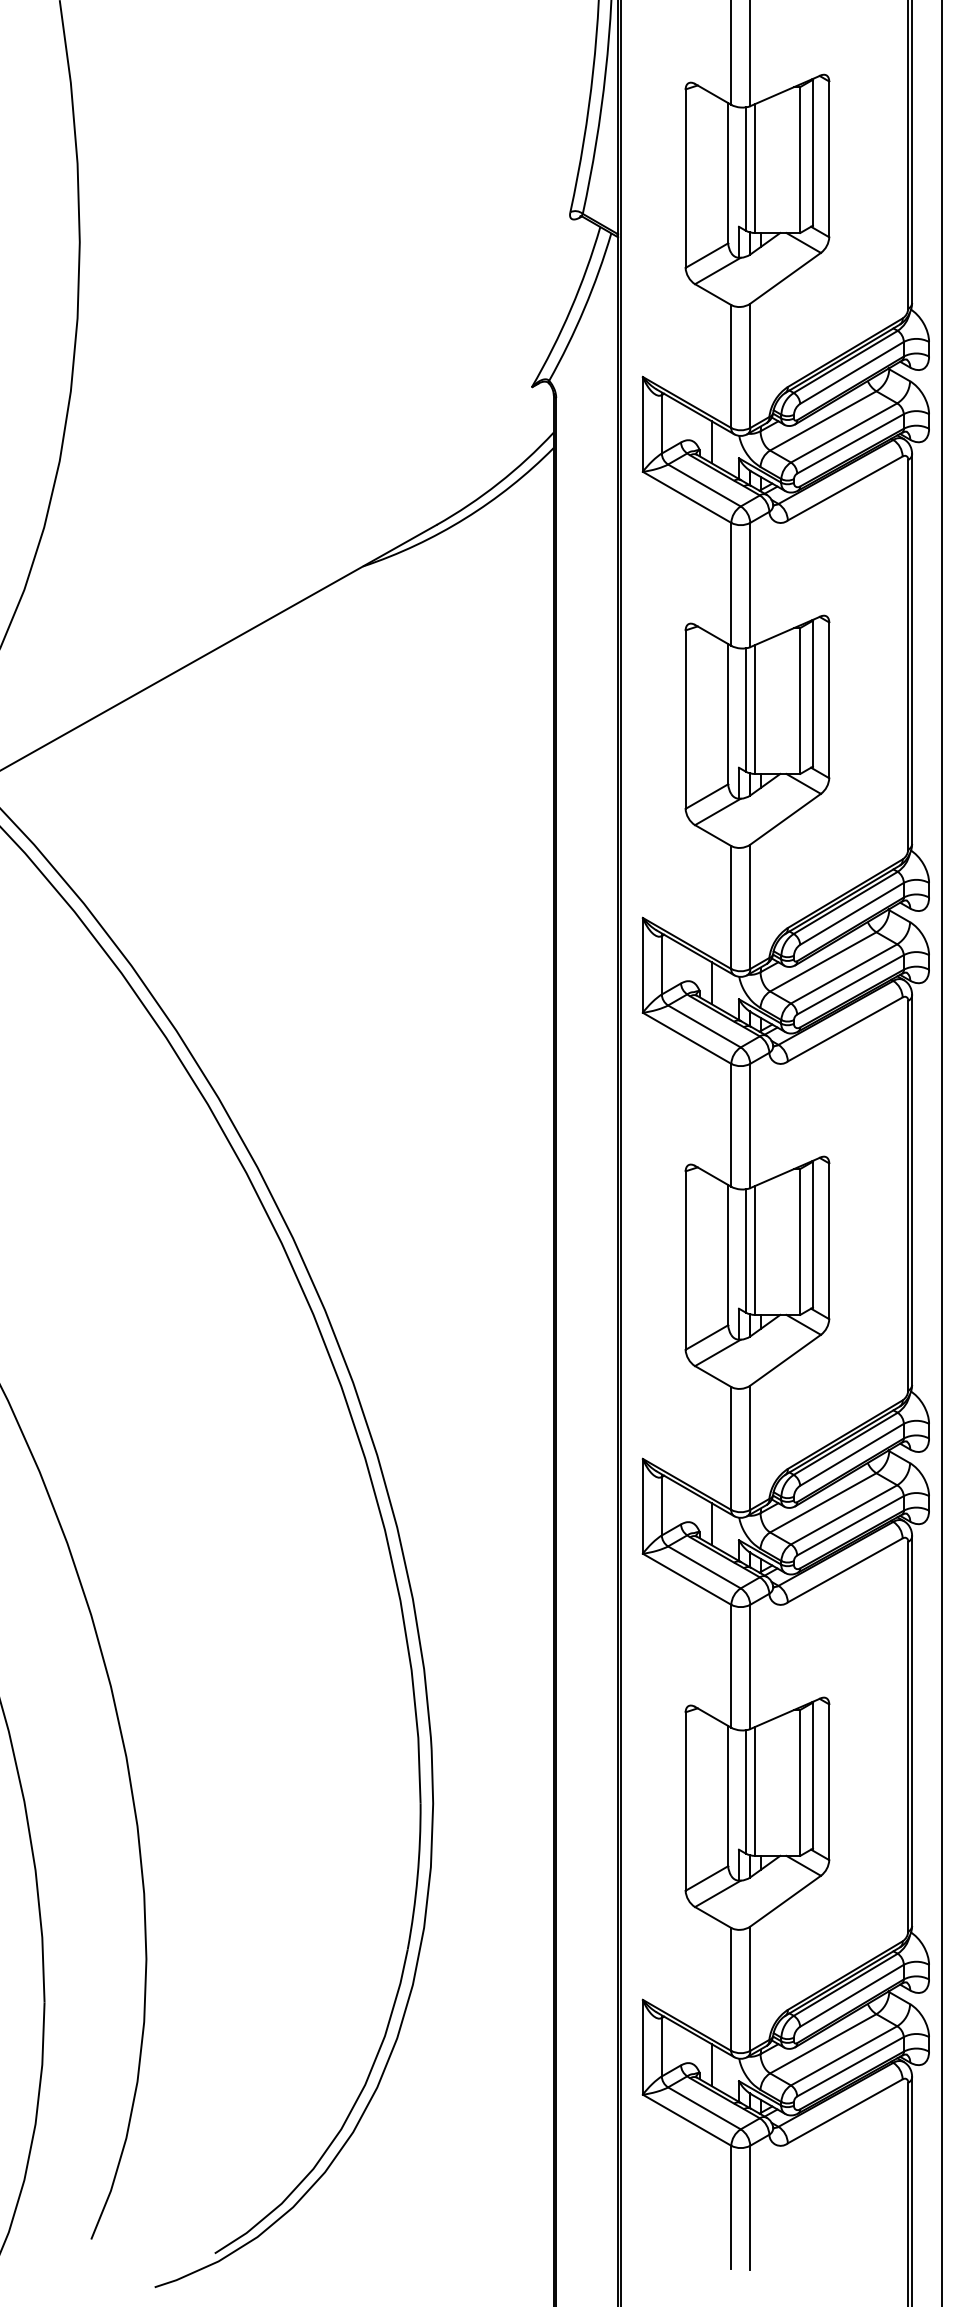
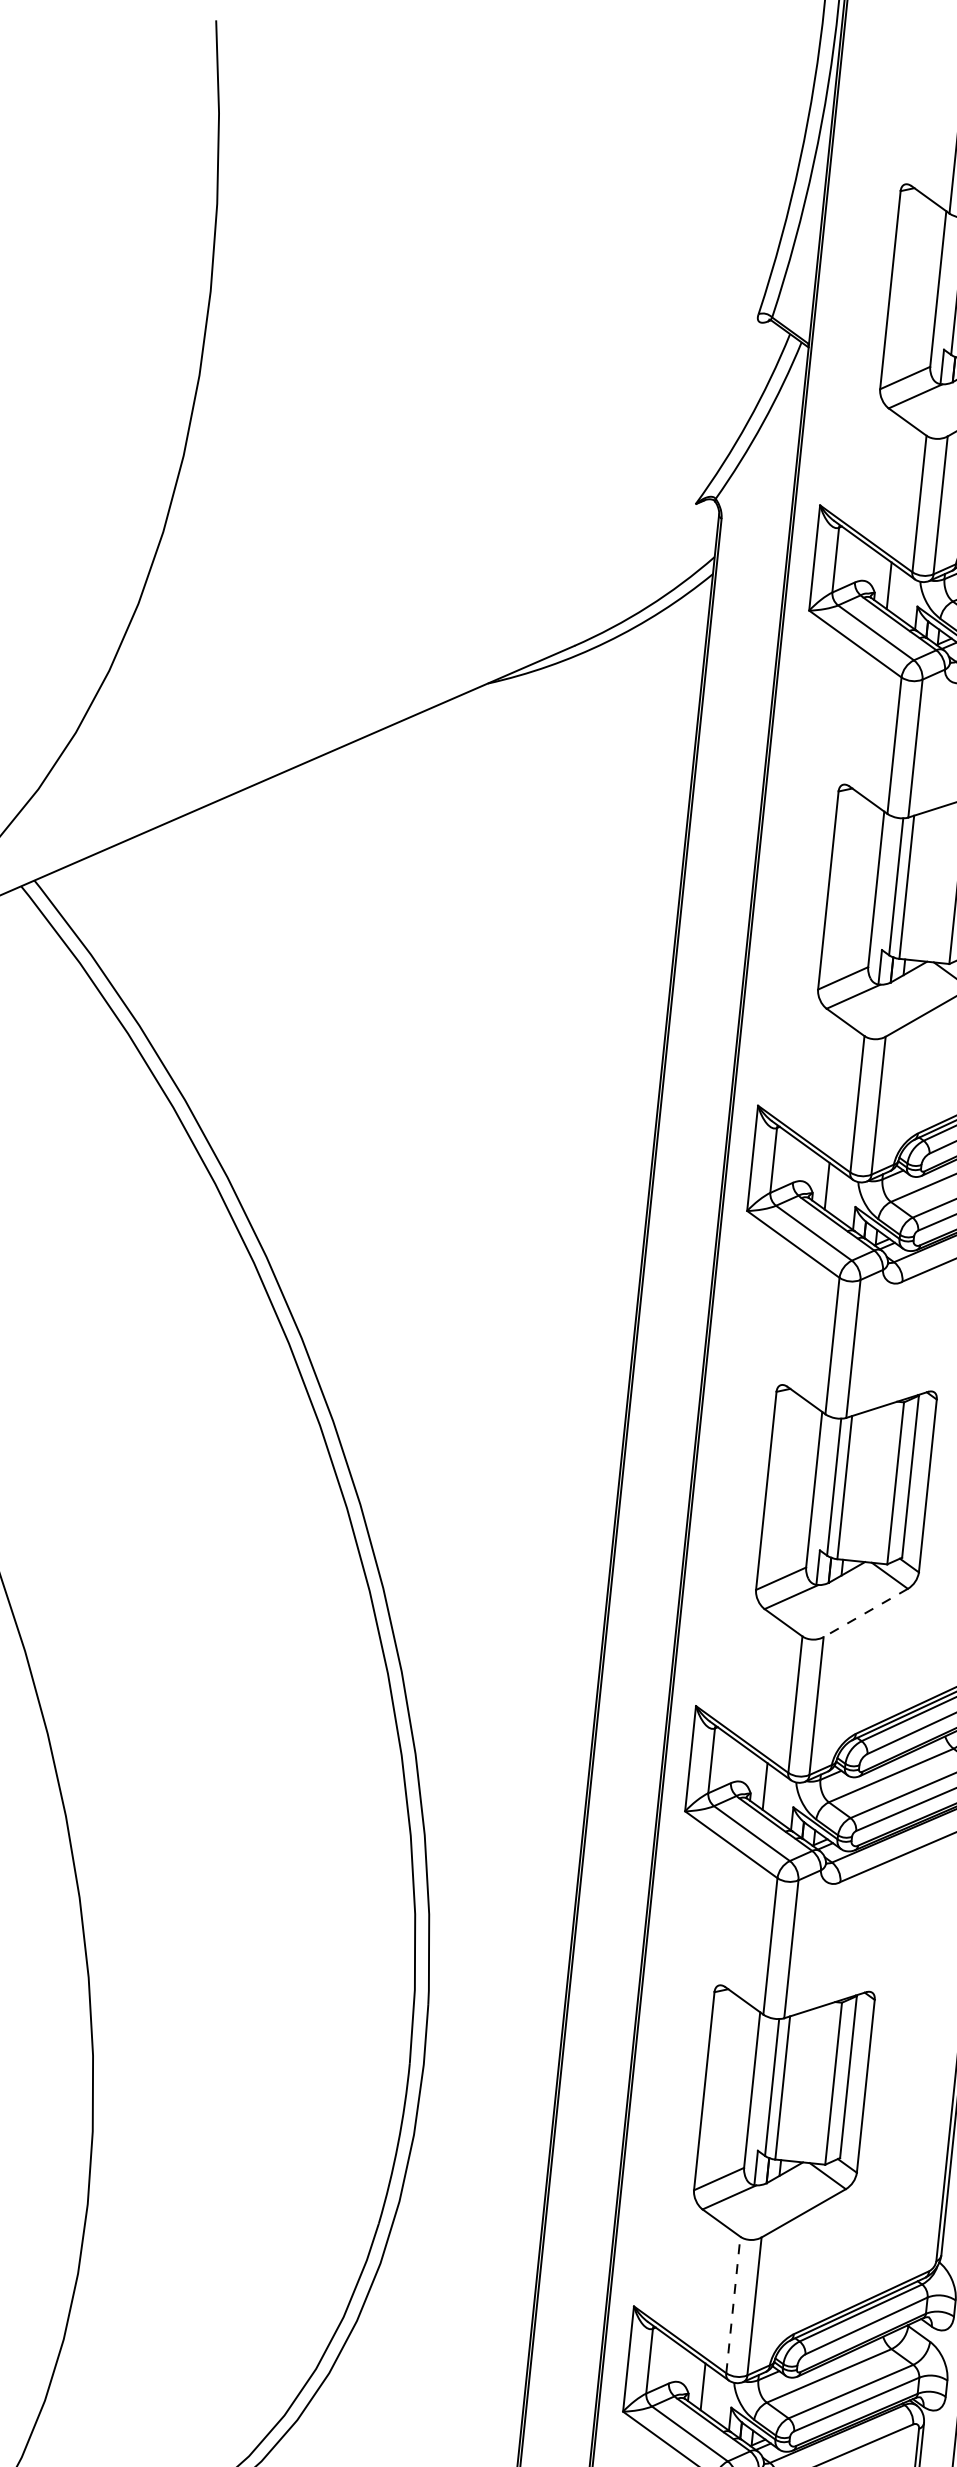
line: (785, 1360) -> (865, 1613), solid -> dashed
line: (731, 1988) -> (733, 2303), solid -> dashed

